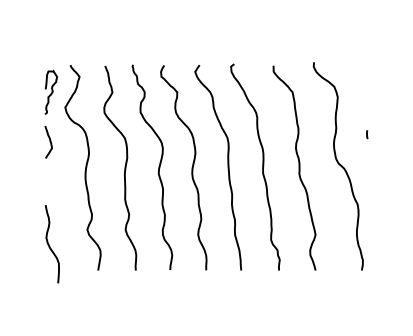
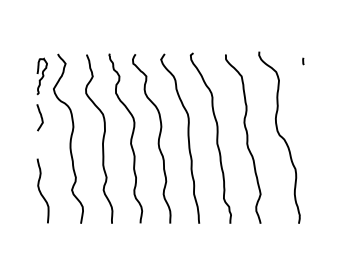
curve: (367, 134) -> (303, 61), moved
curve: (49, 243) -> (40, 190), moved

